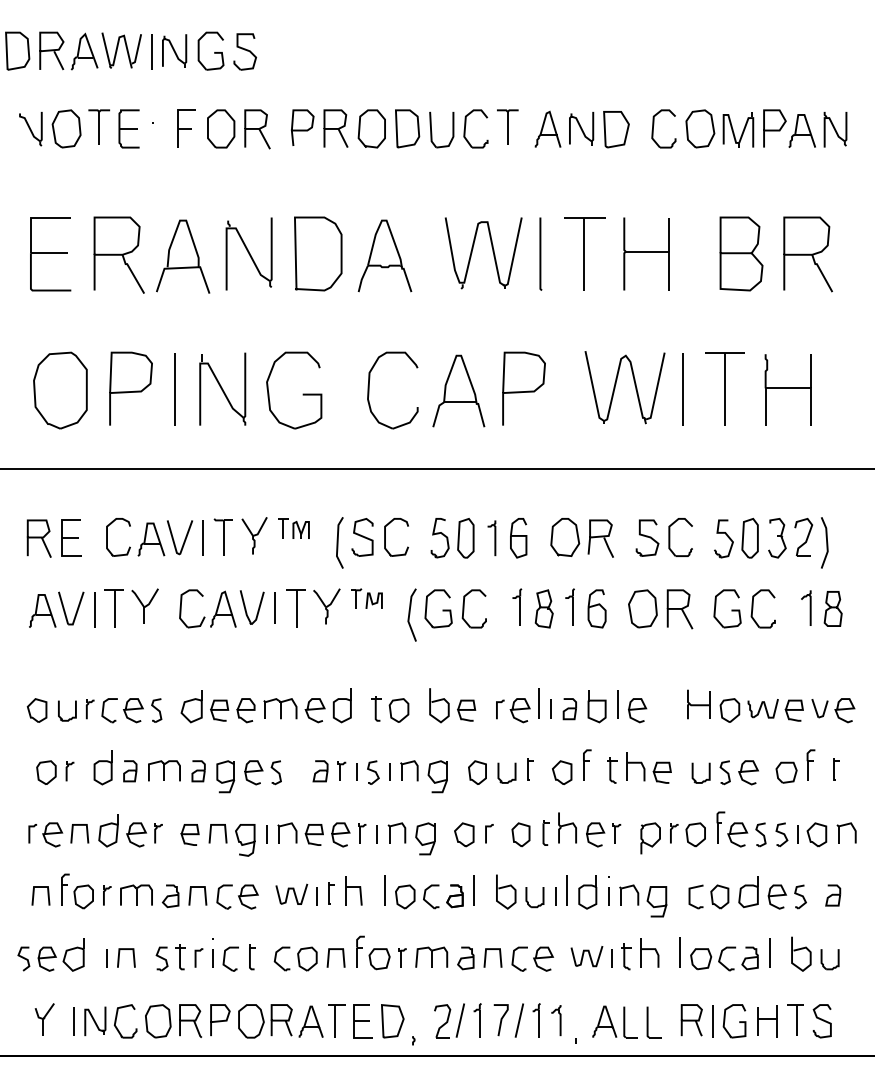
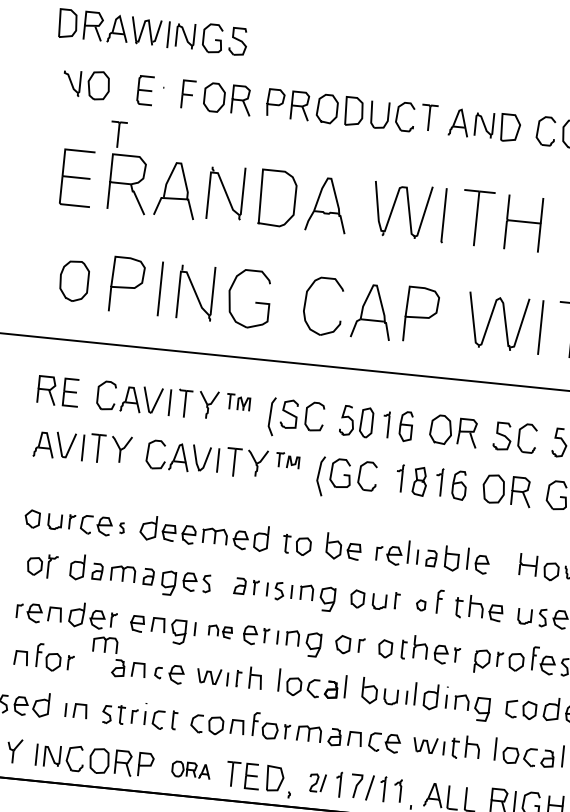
part: (99, 126) -> (118, 134), moved
part: (60, 390) -> (74, 281), size x0.7
part: (156, 710) -> (121, 528), size x0.6
part: (69, 771) -> (52, 567), size x1.6
part: (562, 772) -> (421, 605), size x0.6
part: (300, 833) -> (220, 631), size x0.7
part: (136, 894) -> (105, 644), moved
part: (224, 896) -> (158, 672), size x0.6
part: (449, 1020) -> (317, 782), size x0.7
part: (280, 1021) -> (191, 770), size x0.6

